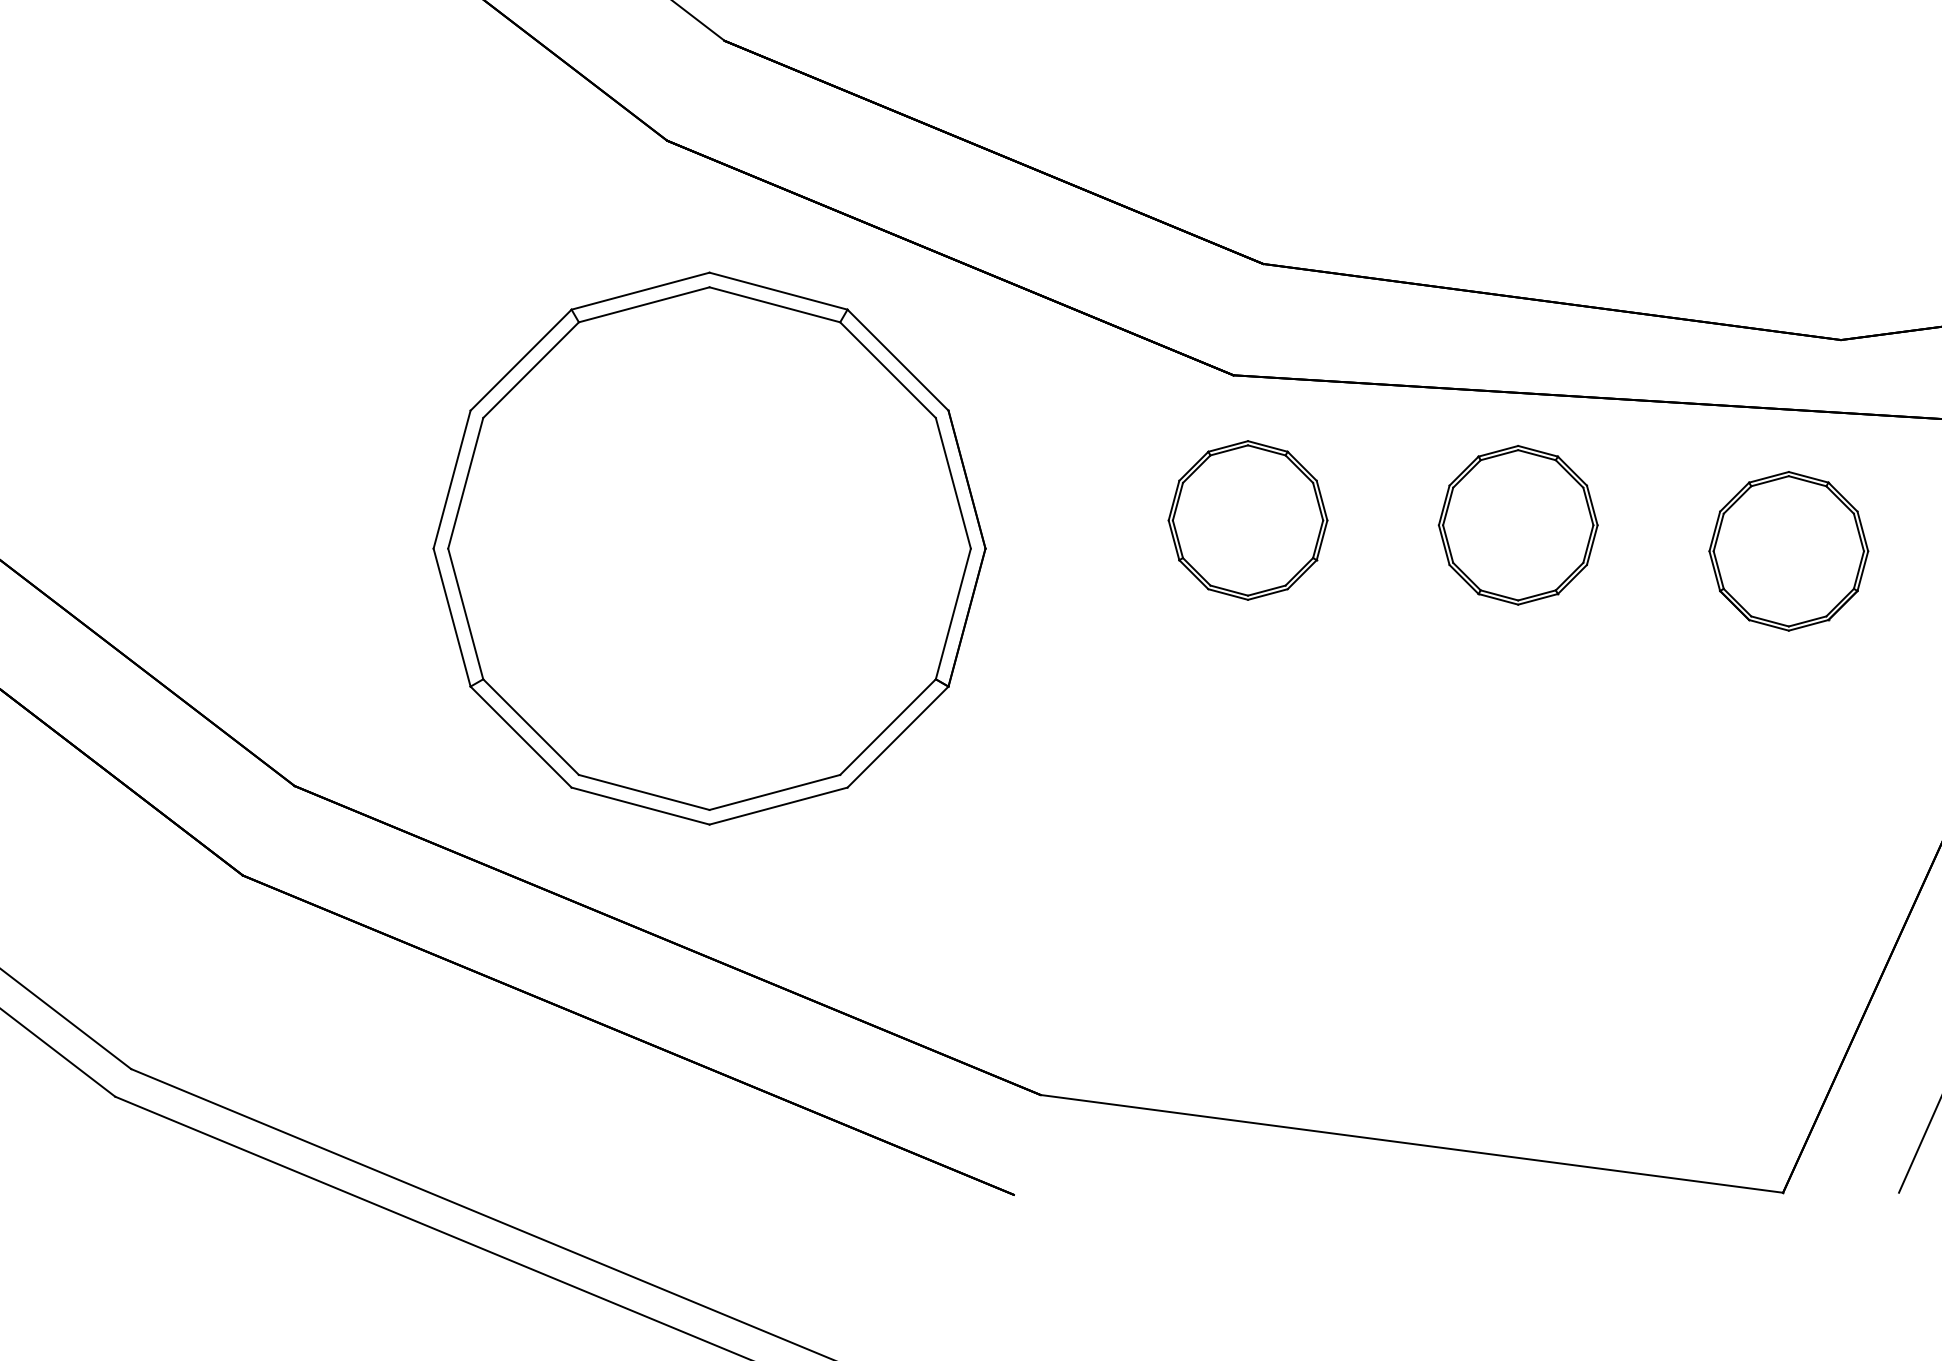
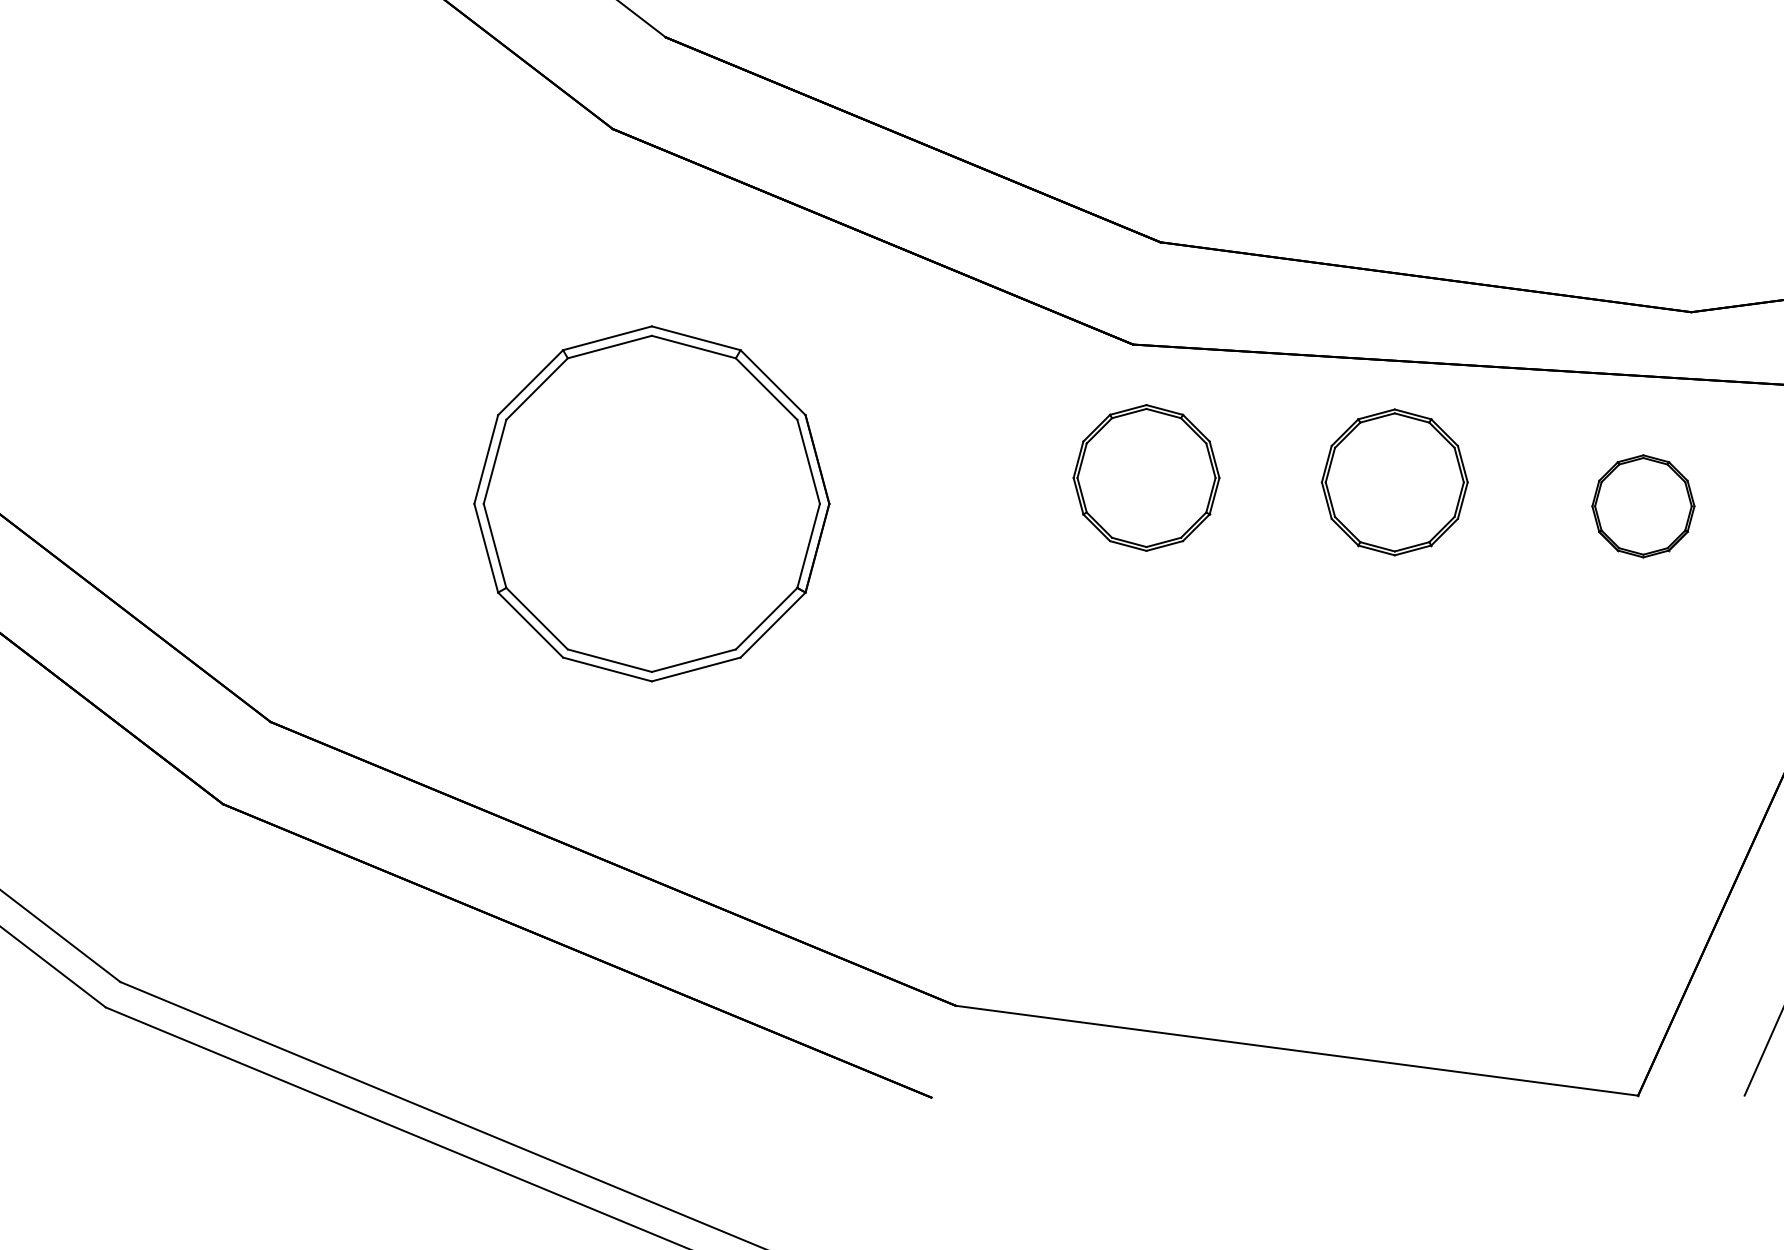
part: (709, 548) -> (651, 503), size x0.7
part: (1788, 551) -> (1643, 506), size x0.7

